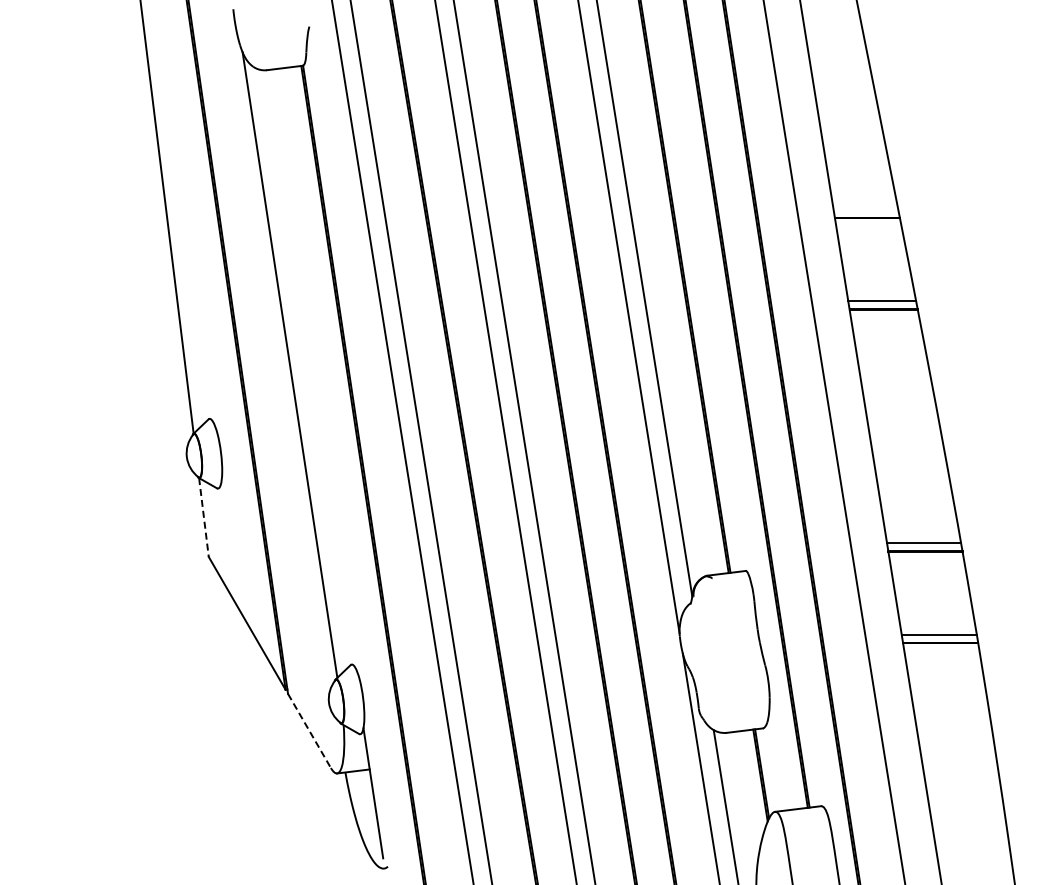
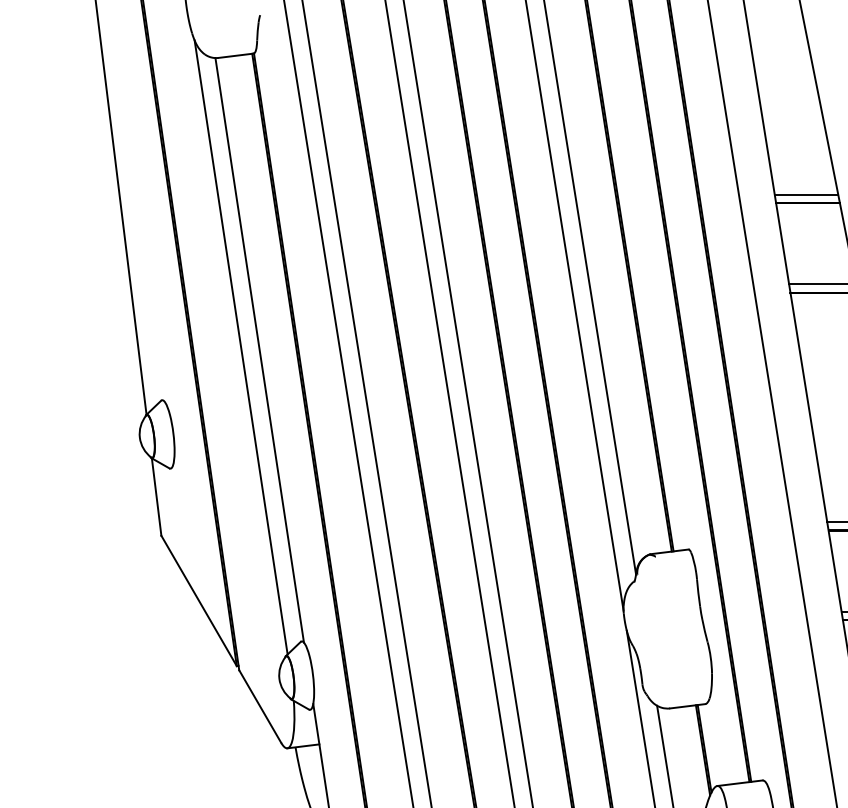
line: (865, 209) -> (806, 194), added
line: (308, 367) -> (259, 349), added
line: (203, 517) -> (156, 497), dashed -> solid
line: (309, 730) -> (260, 706), dashed -> solid

